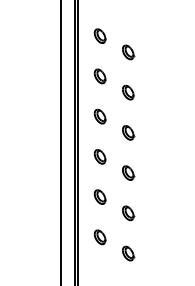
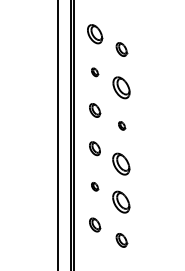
part: (99, 35) -> (94, 33), size x1.4
part: (99, 76) -> (94, 72), size x0.6
part: (128, 92) -> (121, 87), size x1.6
part: (128, 132) -> (121, 125), size x0.6
part: (128, 172) -> (121, 163), size x1.6
part: (99, 196) -> (94, 186), size x0.6
part: (128, 213) -> (121, 202), size x1.6

